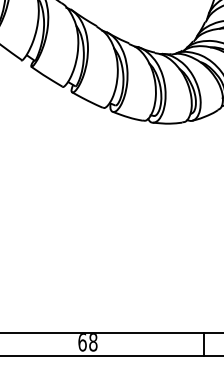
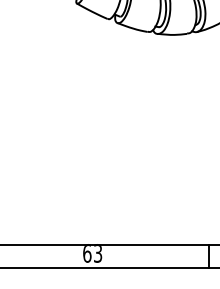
text: (93, 342) -> (98, 253), 68 -> 63

